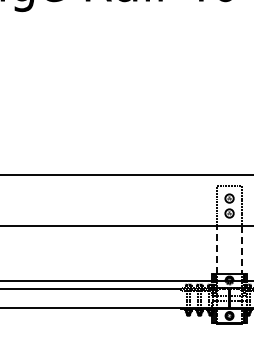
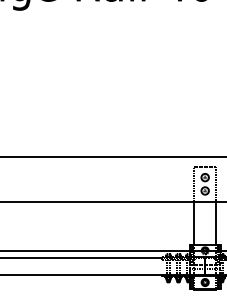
line: (216, 249) -> (193, 223), dashed -> solid
line: (242, 249) -> (216, 223), dashed -> solid

